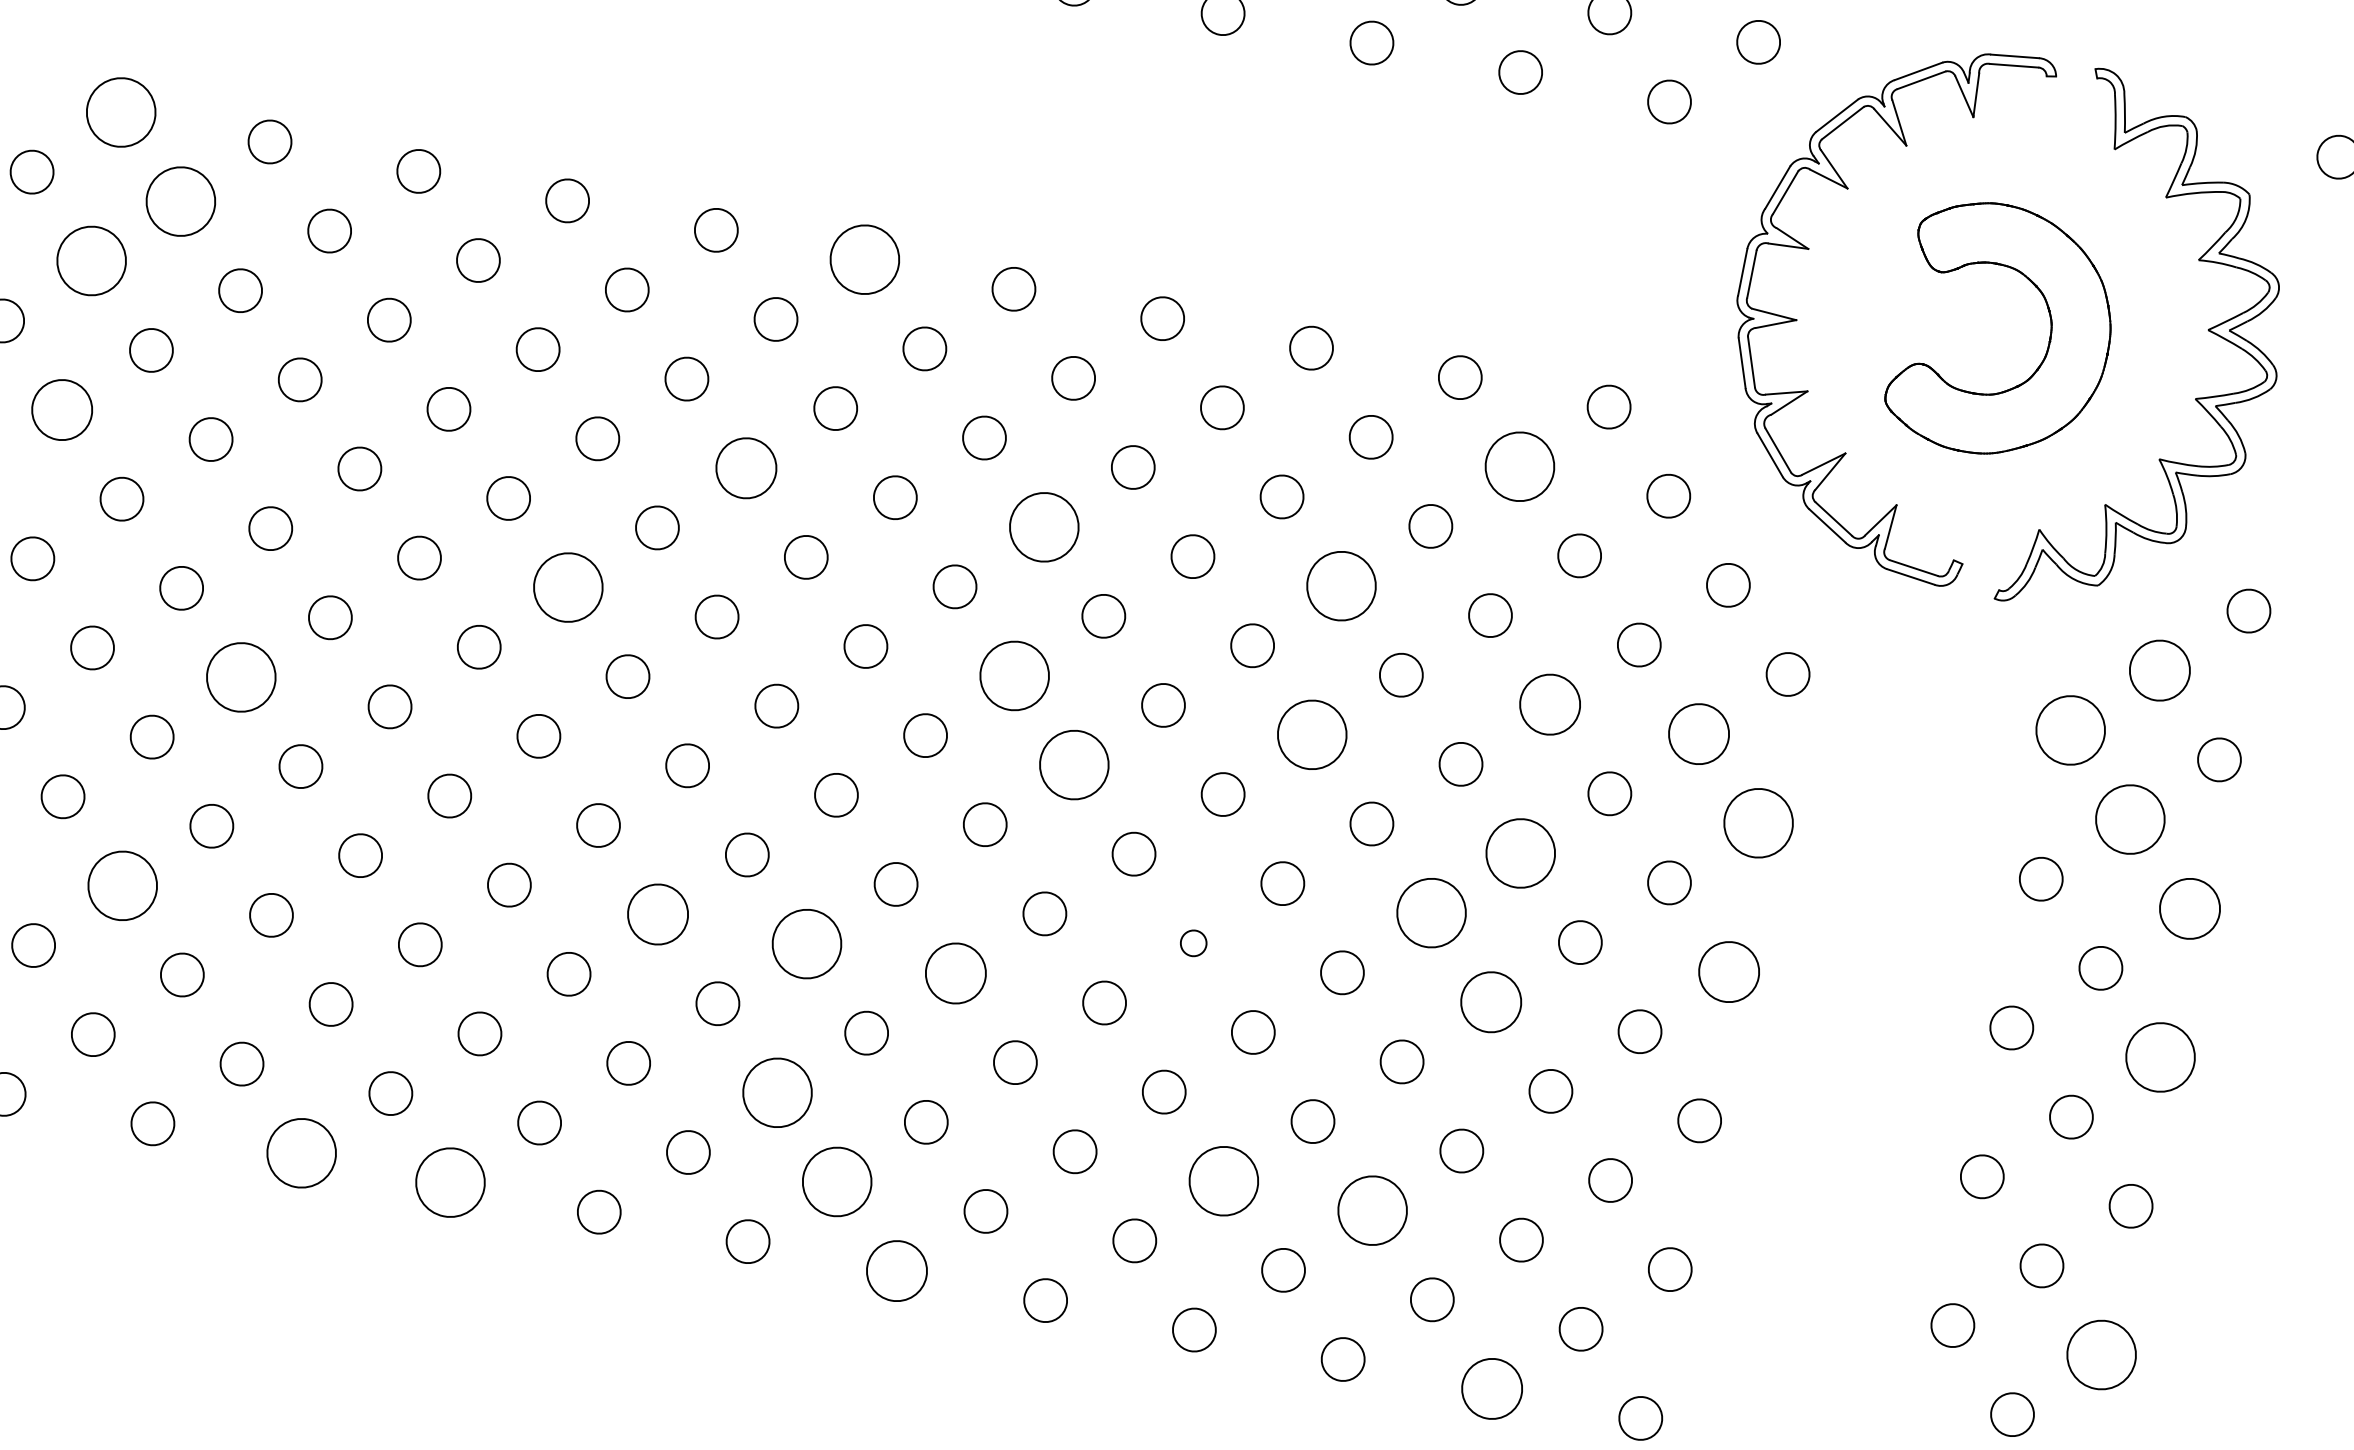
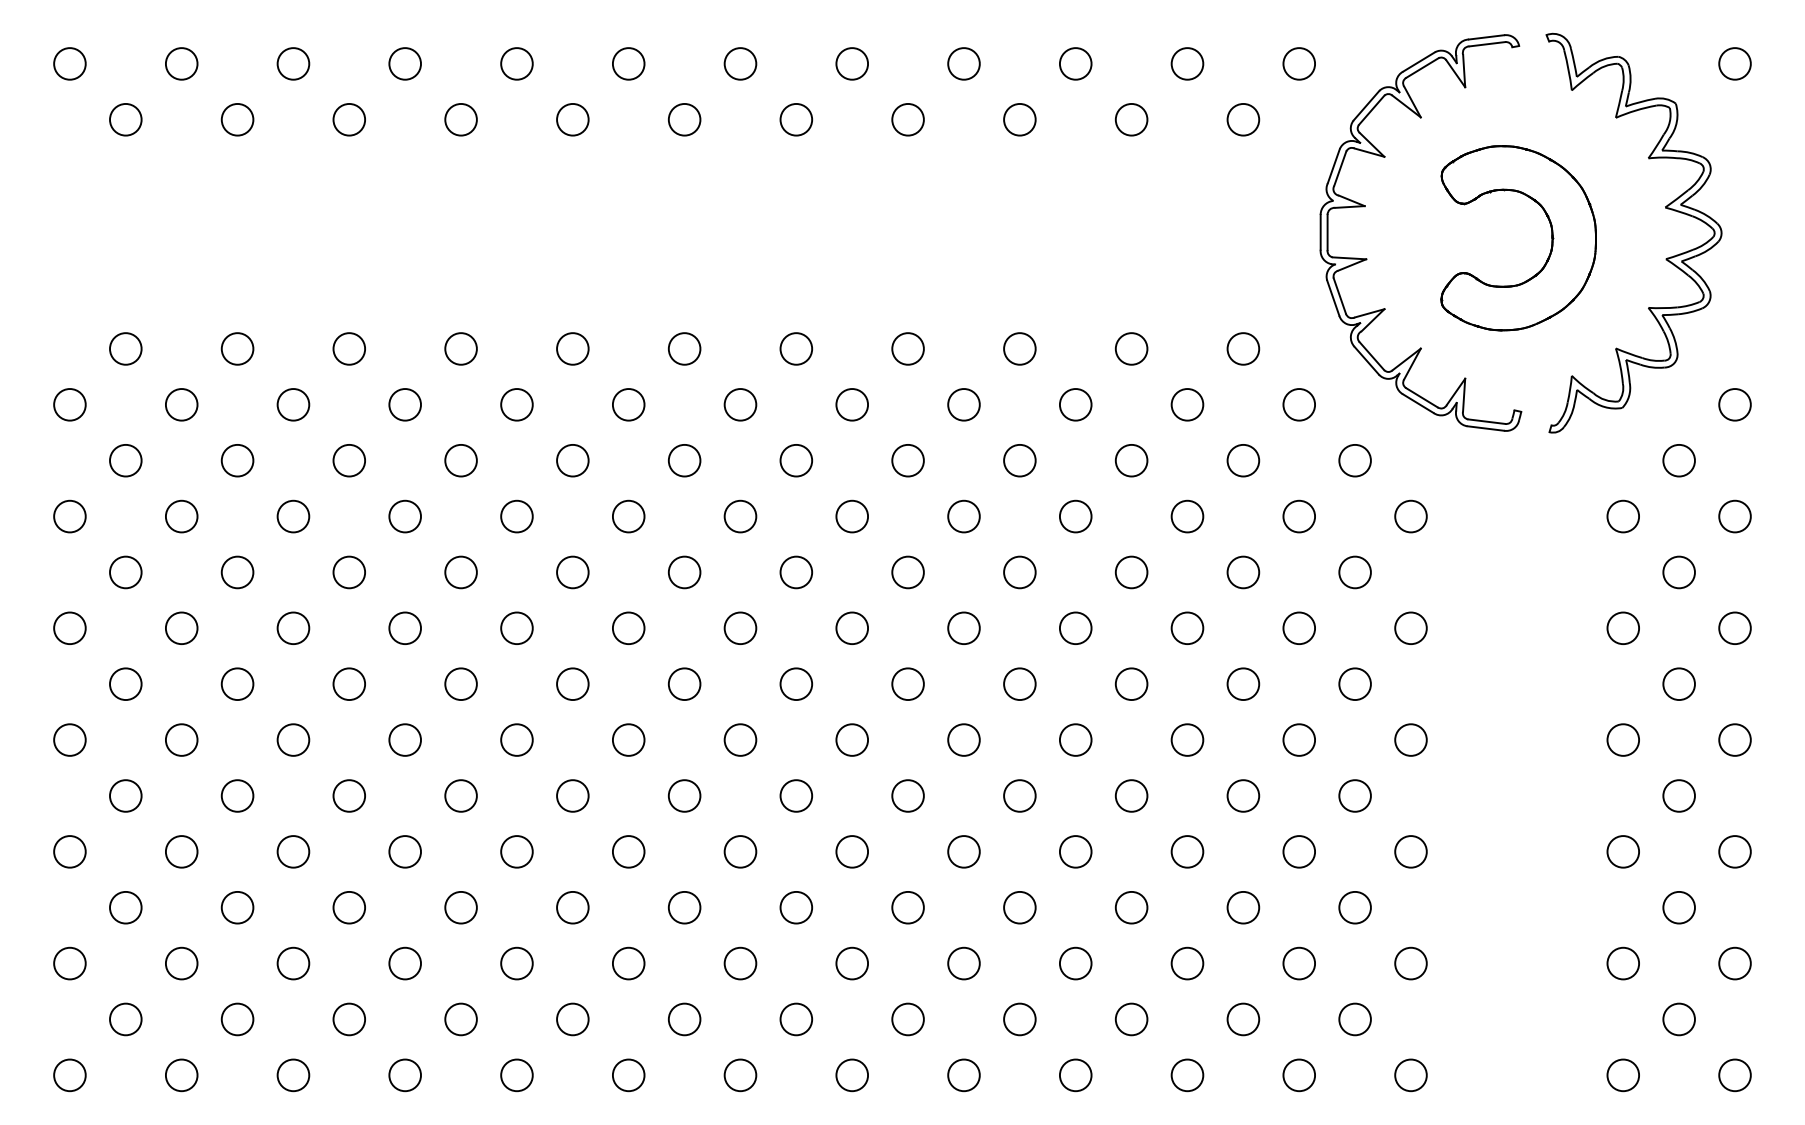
circle: (120, 111) -> (125, 348), size x0.62
circle: (180, 201) -> (181, 404), size x0.62
circle: (865, 259) -> (684, 348), size x0.62
circle: (91, 260) -> (125, 460), size x0.62
circle: (61, 410) -> (125, 572), size x0.71
circle: (1520, 466) -> (1187, 404), size x0.62
circle: (746, 468) -> (628, 516), size x0.71
circle: (1043, 526) -> (851, 516), size x0.62
circle: (1341, 585) -> (1075, 516), size x0.62
circle: (567, 587) -> (516, 628), size x0.62
circle: (2158, 670) -> (1678, 460), size x0.71
circle: (241, 676) -> (293, 739), size x0.62
circle: (1015, 676) -> (852, 628), size x0.62
circle: (1550, 704) -> (1243, 572), size x0.71
circle: (2071, 730) -> (1623, 516), size x0.62
circle: (1698, 734) -> (1354, 572), size x0.71
circle: (1311, 735) -> (1075, 628), size x0.62
circle: (1073, 765) -> (907, 684), size x0.62
circle: (2129, 819) -> (1678, 572), size x0.62
circle: (1757, 823) -> (1410, 628), size x0.62
circle: (1520, 853) -> (1243, 684), size x0.62
circle: (122, 885) -> (237, 907), size x0.62
circle: (2189, 907) -> (1734, 627), size x0.71
circle: (1431, 912) -> (1187, 739), size x0.62
circle: (657, 914) -> (628, 851), size x0.71
circle: (1193, 942) -> (1019, 795), size x1.67
circle: (807, 943) -> (740, 851), size x0.62
circle: (1728, 971) -> (1410, 739), size x0.71
circle: (954, 972) -> (851, 851), size x0.71
circle: (1491, 1001) -> (1243, 795), size x0.71
circle: (2160, 1056) -> (1734, 739), size x0.62
circle: (777, 1092) -> (740, 963), size x0.62
circle: (302, 1153) -> (405, 1075), size x0.62
circle: (1223, 1181) -> (1075, 963), size x0.62
circle: (449, 1182) -> (516, 1075), size x0.62
circle: (837, 1182) -> (796, 1019), size x0.62
circle: (1372, 1210) -> (1187, 963), size x0.62
circle: (895, 1271) -> (851, 1075), size x0.71
circle: (2100, 1354) -> (1734, 963), size x0.62
circle: (1490, 1388) -> (1298, 1075), size x0.71

